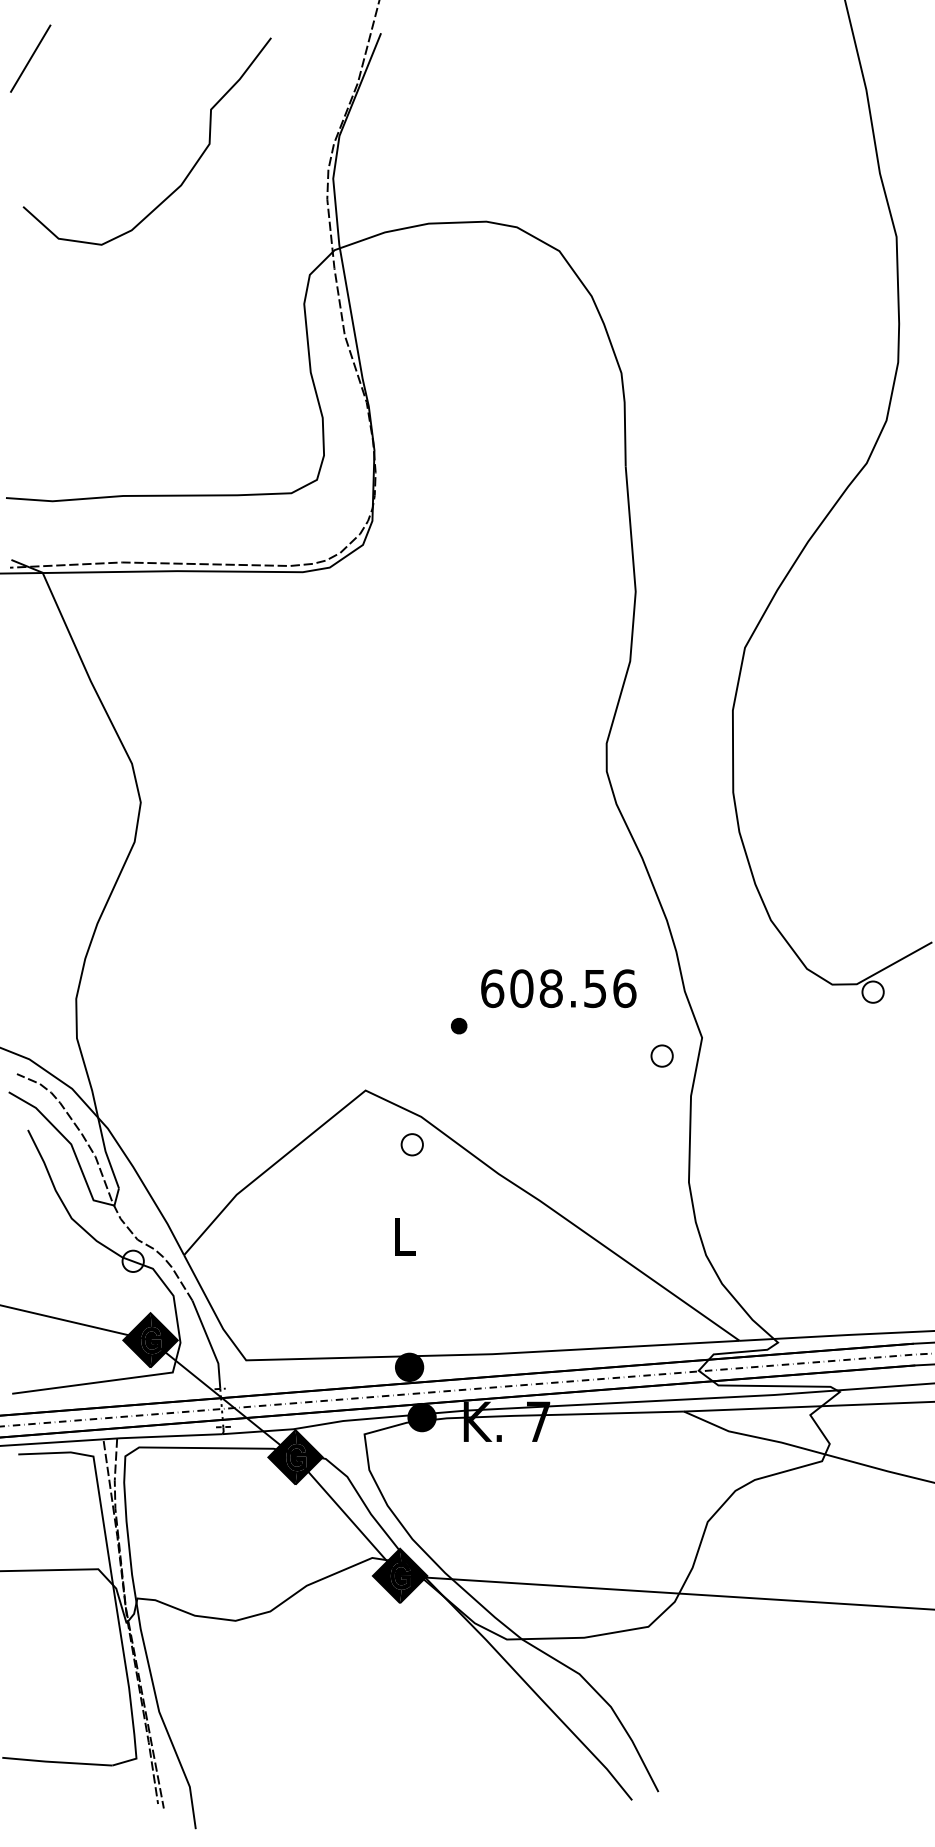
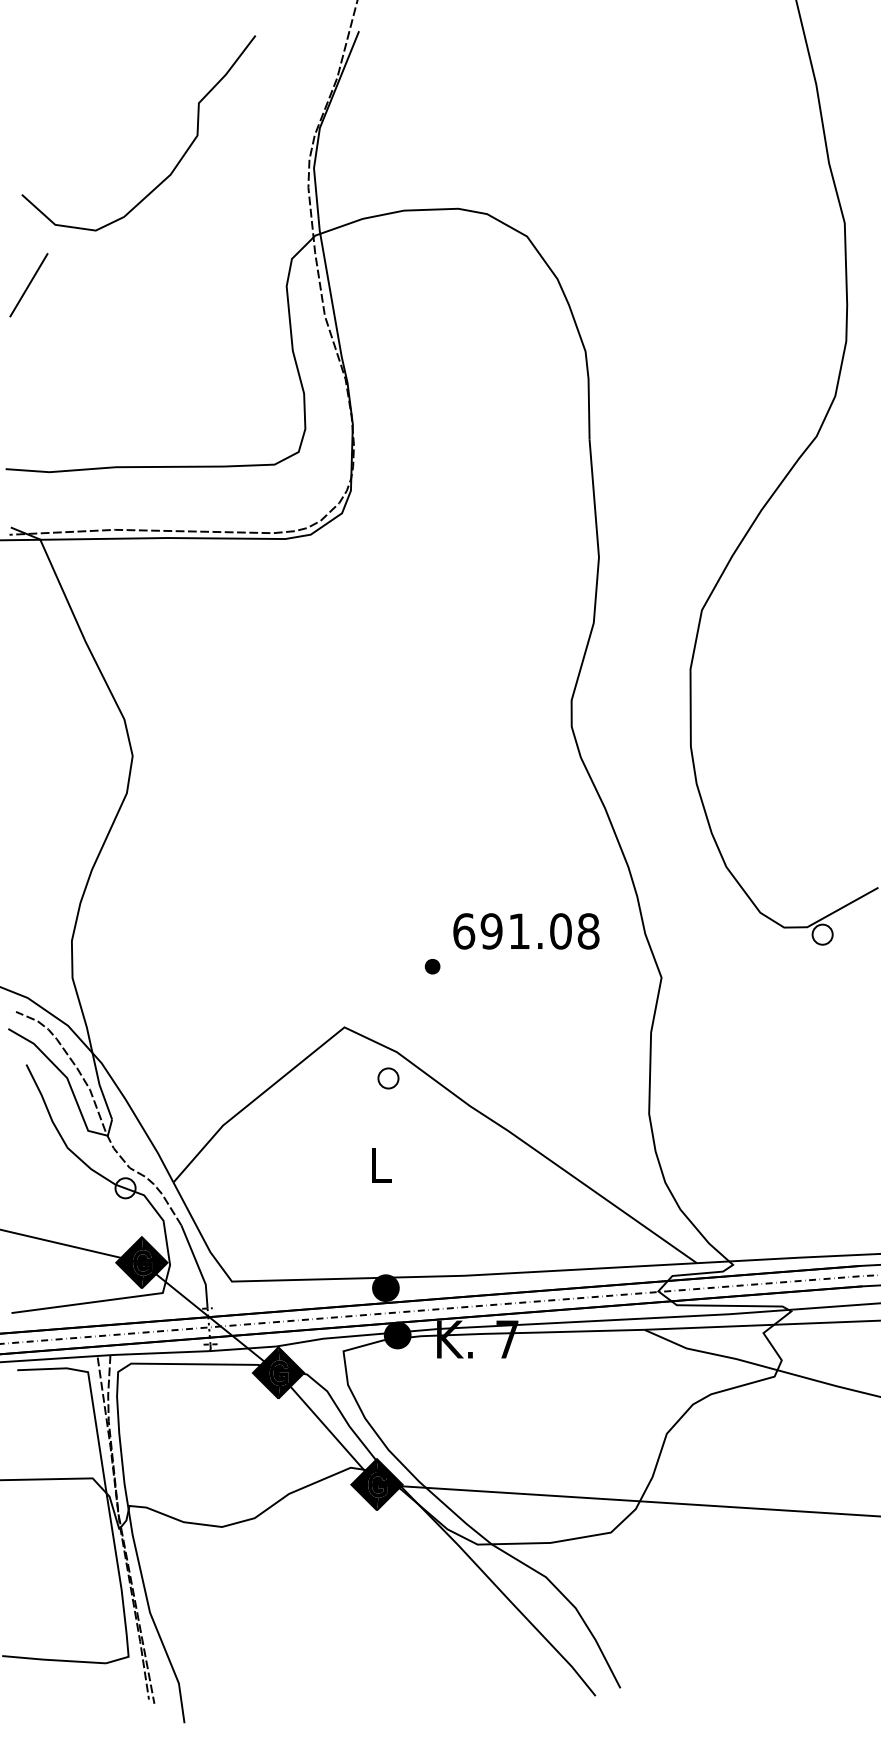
line: (30, 58) -> (28, 285), moved
text: (572, 988) -> (539, 931), 608.56 -> 691.08
part: (661, 1055) -> (623, 994), removed

